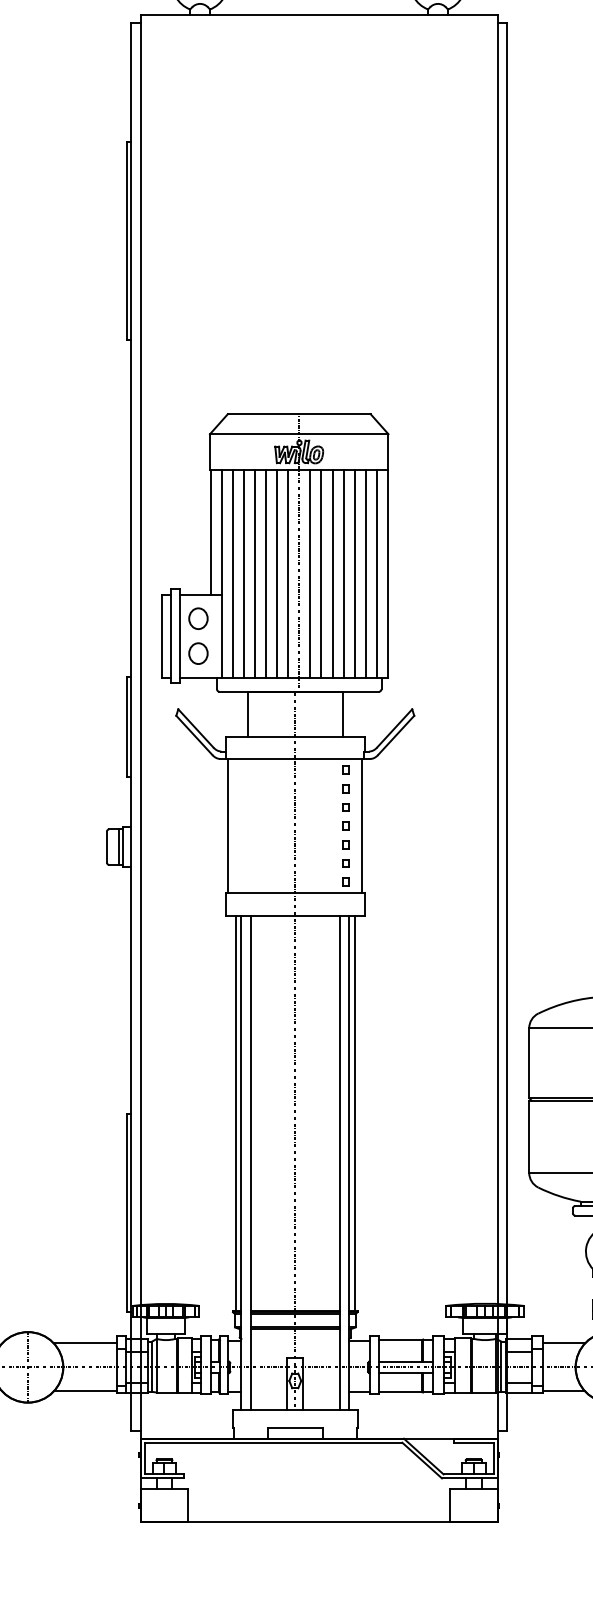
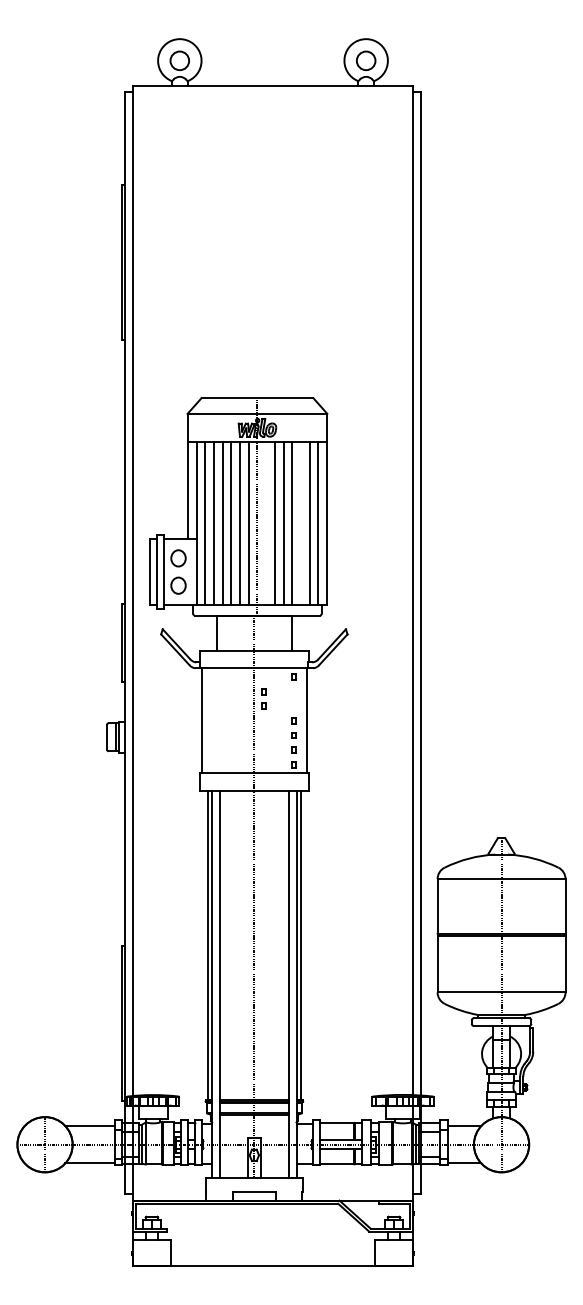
line: (310, 572) -> (266, 522), removed
line: (354, 572) -> (300, 522), removed
part: (345, 797) -> (263, 698), moved

